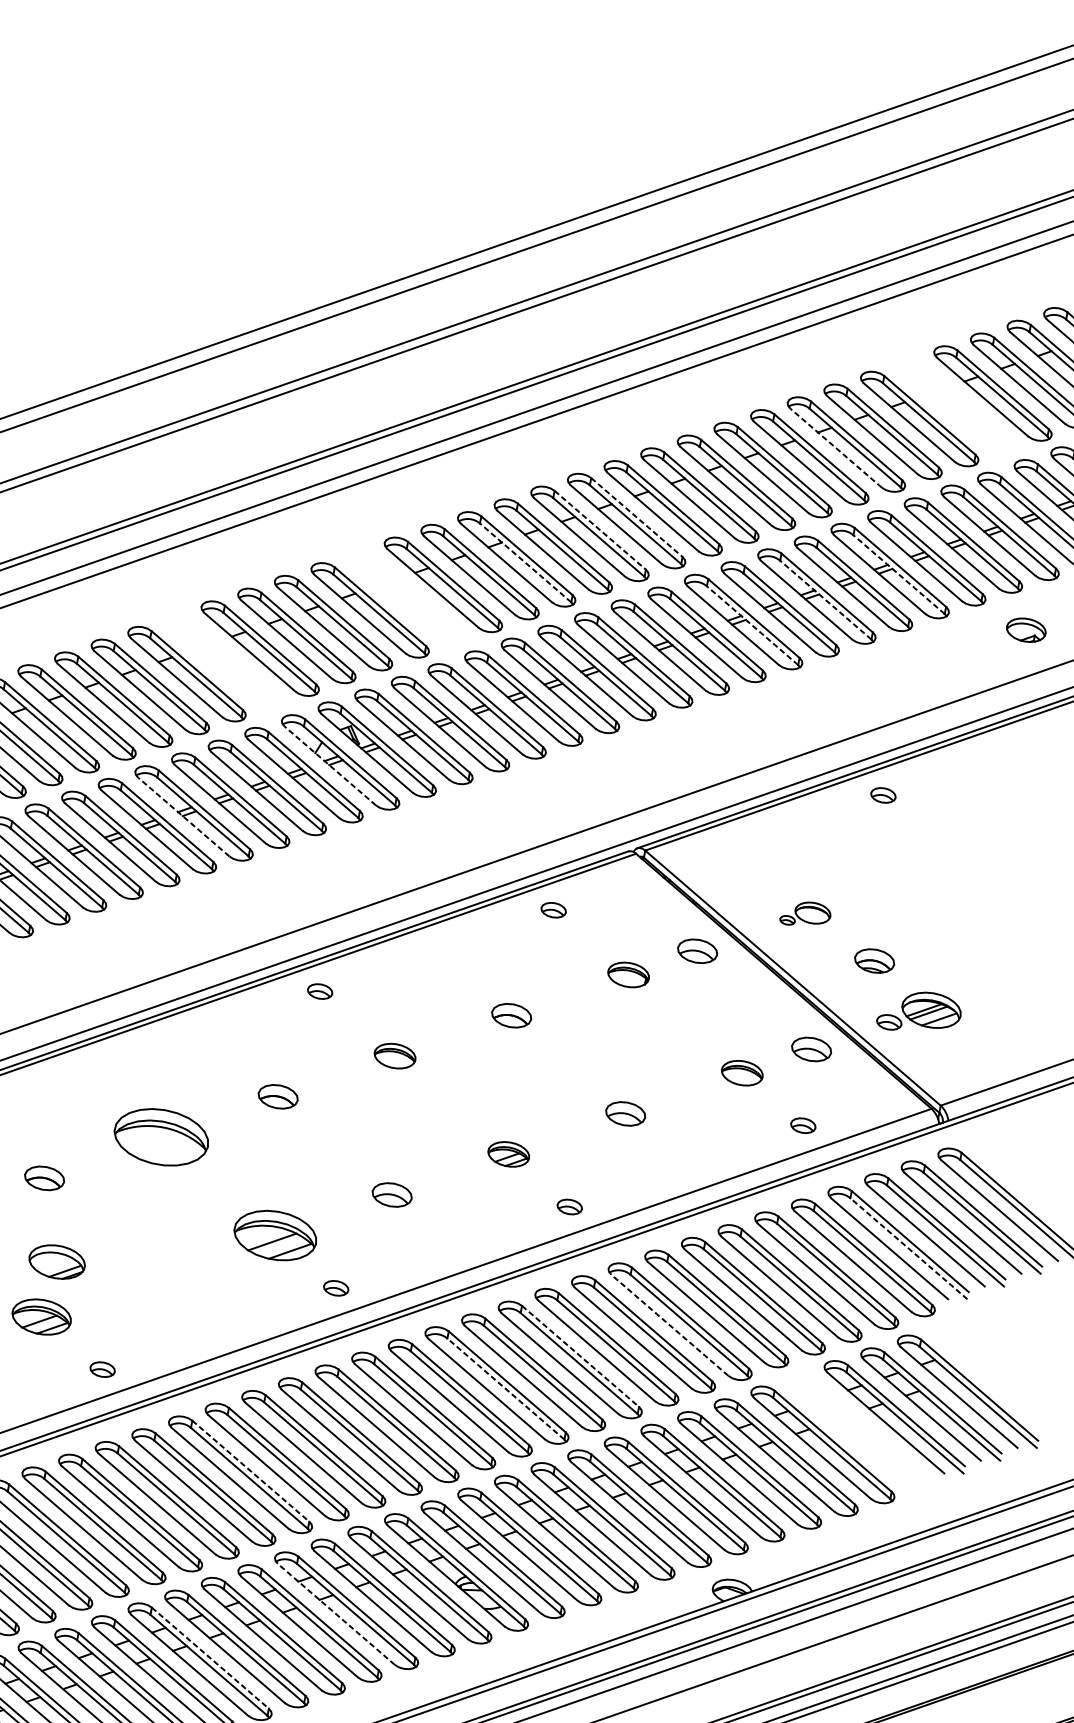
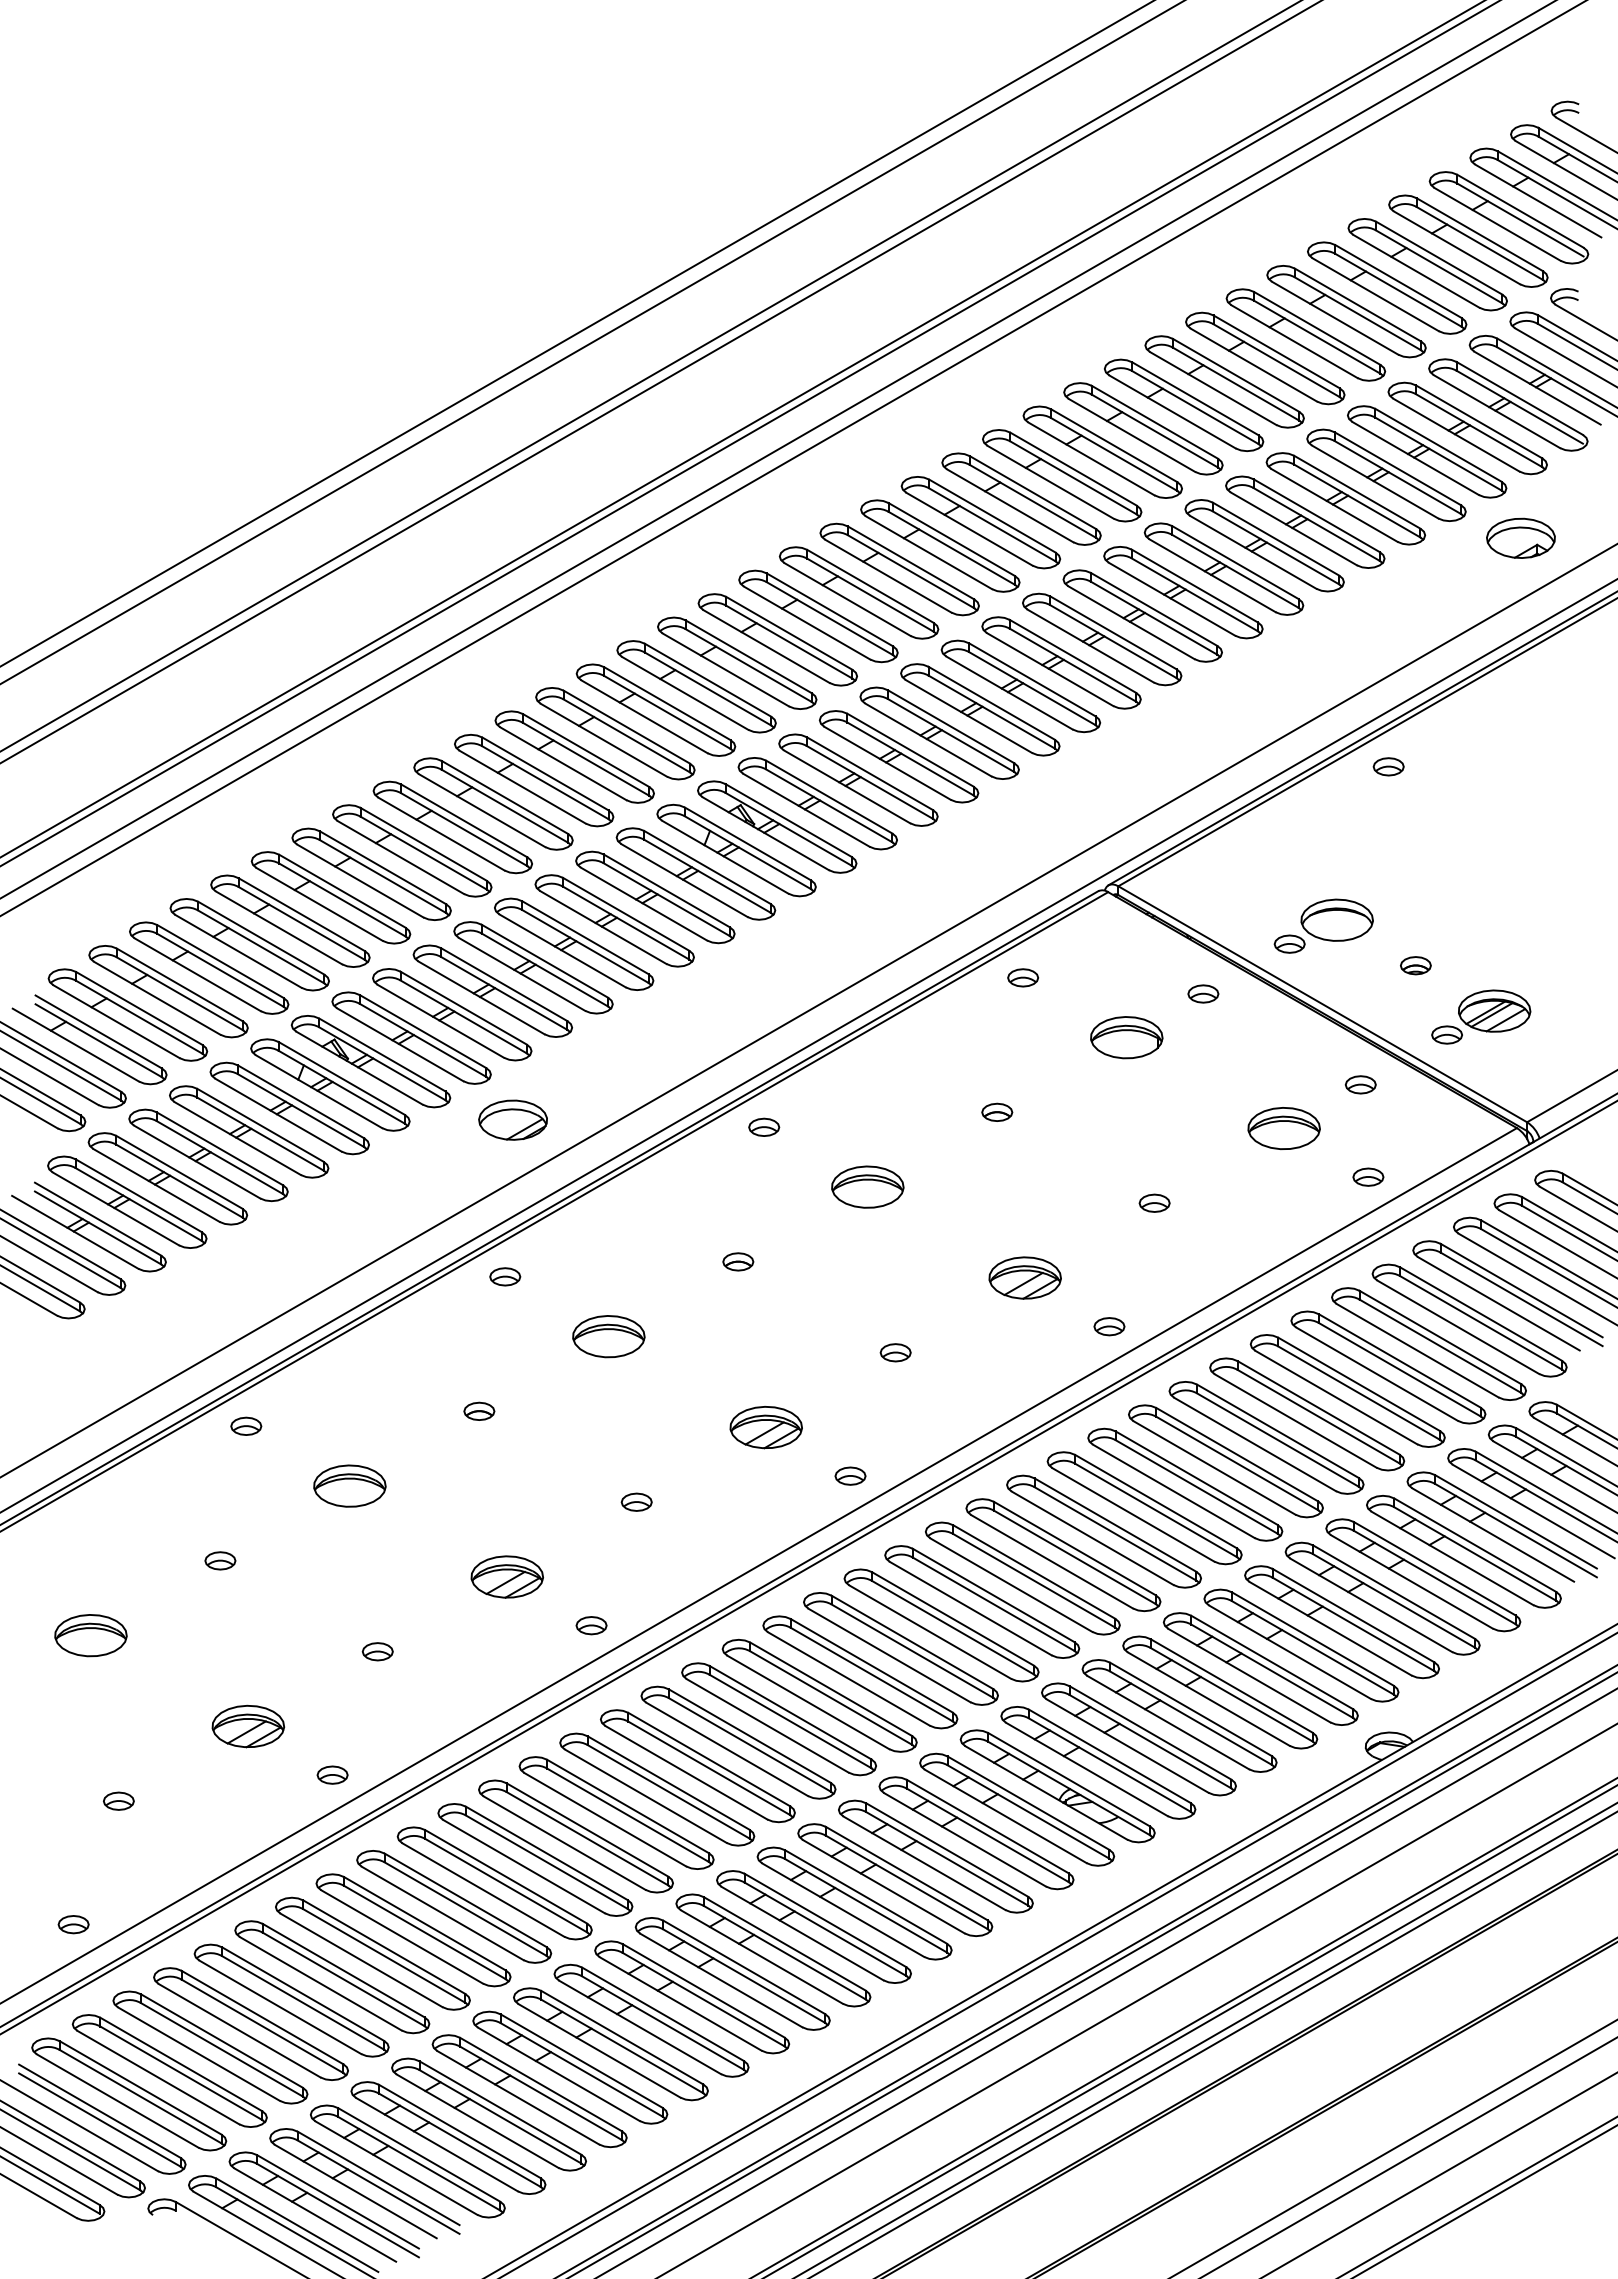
part: (956, 405) -> (1387, 287), added
line: (835, 448) -> (1253, 365), dashed -> solid
line: (637, 517) -> (1033, 492), dashed -> solid
line: (600, 530) -> (992, 516), dashed -> solid
line: (525, 562) -> (911, 571), dashed -> solid
line: (899, 575) -> (1357, 501), dashed -> solid
part: (406, 597) -> (777, 639), added
line: (826, 599) -> (1276, 547), dashed -> solid
line: (752, 625) -> (1194, 594), dashed -> solid
part: (1026, 629) -> (1520, 537), size x1.43
part: (223, 660) -> (574, 756), added
line: (330, 766) -> (725, 857), dashed -> solid
line: (183, 816) -> (562, 950), dashed -> solid
part: (805, 914) -> (1323, 925), size x1.67
part: (697, 950) -> (1203, 993), size x0.62
part: (874, 961) -> (1415, 965), size x0.62
part: (628, 974) -> (1126, 1037), size x1.43
part: (512, 1014) -> (997, 1111), size x0.62
part: (811, 1049) -> (1360, 1084), size x0.62
part: (394, 1055) -> (867, 1186), size x1.43
part: (86, 1072) -> (505, 1276), added
part: (741, 1072) -> (1283, 1128), size x1.43
part: (278, 1096) -> (738, 1261), size x0.62
part: (625, 1113) -> (1154, 1202), size x0.62
part: (161, 1137) -> (608, 1336), size x0.62
part: (508, 1153) -> (1024, 1277), size x1.43
part: (44, 1177) -> (479, 1410), size x0.62
part: (391, 1194) -> (895, 1352), size x0.62
part: (274, 1235) -> (765, 1427), size x0.71
line: (908, 1248) -> (1521, 1299), dashed -> solid
part: (56, 1261) -> (512, 1119), moved
part: (158, 1275) -> (636, 1501), added
line: (669, 1325) -> (1254, 1444), dashed -> solid
line: (580, 1356) -> (1156, 1501), dashed -> solid
line: (505, 1389) -> (1074, 1557), dashed -> solid
part: (857, 1430) -> (1501, 1526), added
line: (250, 1471) -> (790, 1712), dashed -> solid
line: (336, 1614) -> (924, 1863), dashed -> solid
line: (210, 1658) -> (785, 1944), dashed -> solid

